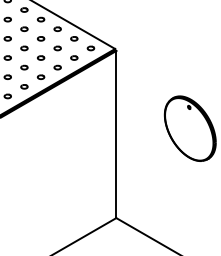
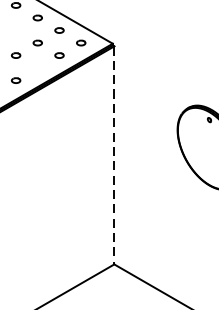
part: (41, 38) -> (16, 30), removed
part: (57, 67) -> (37, 67), removed
line: (116, 134) -> (114, 155), solid -> dashed

